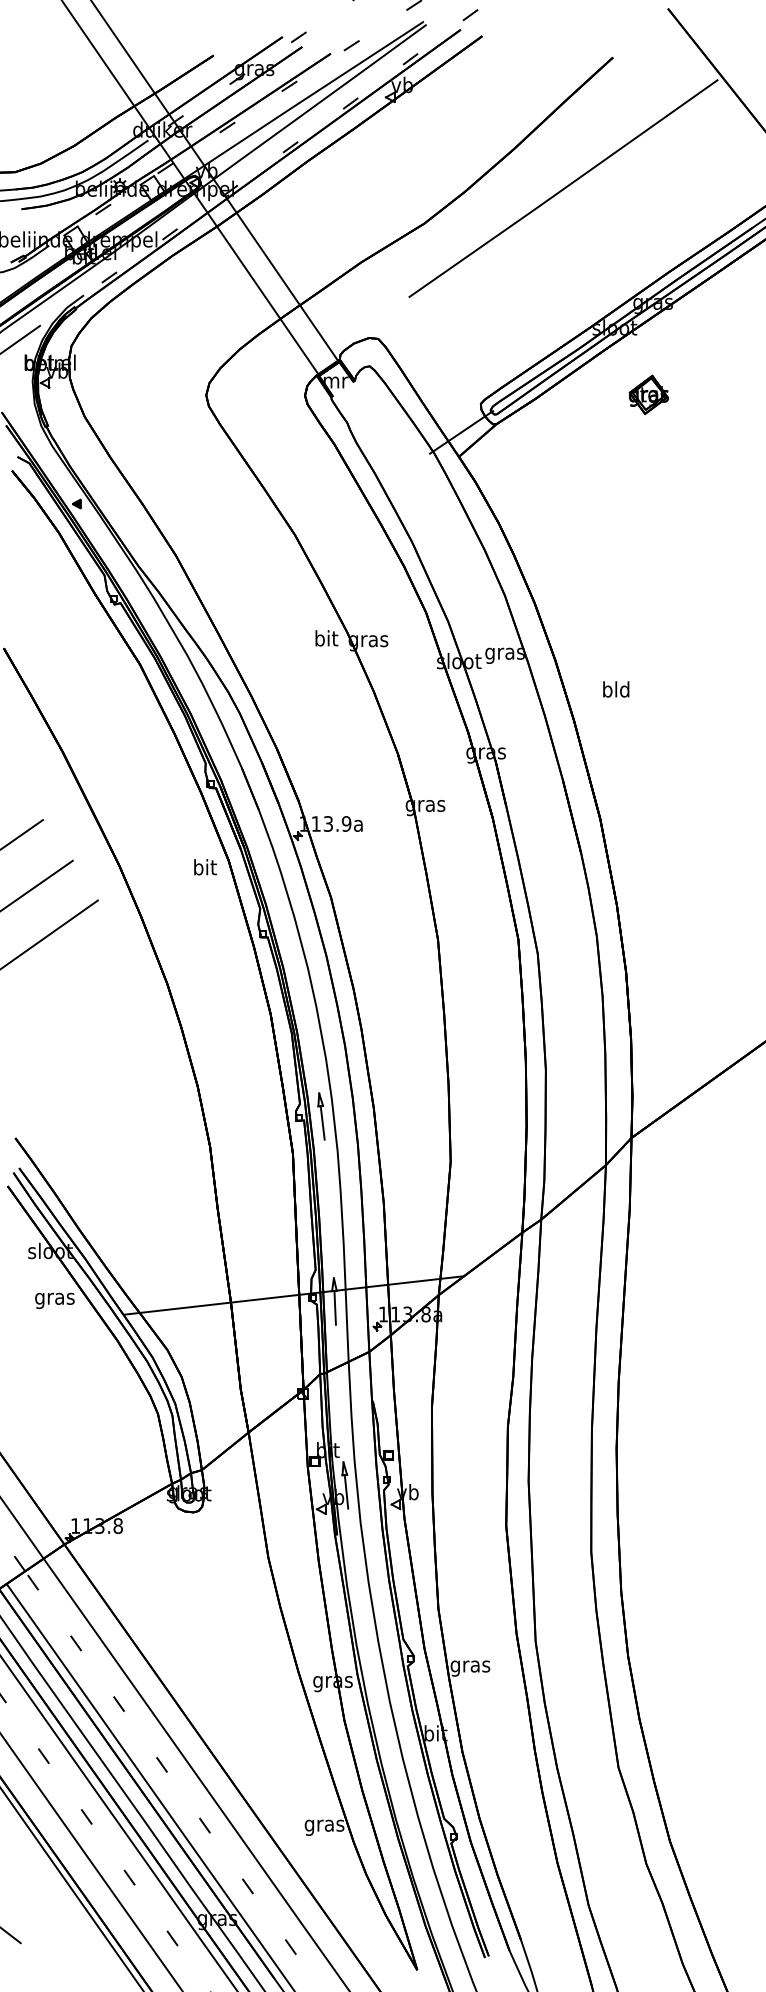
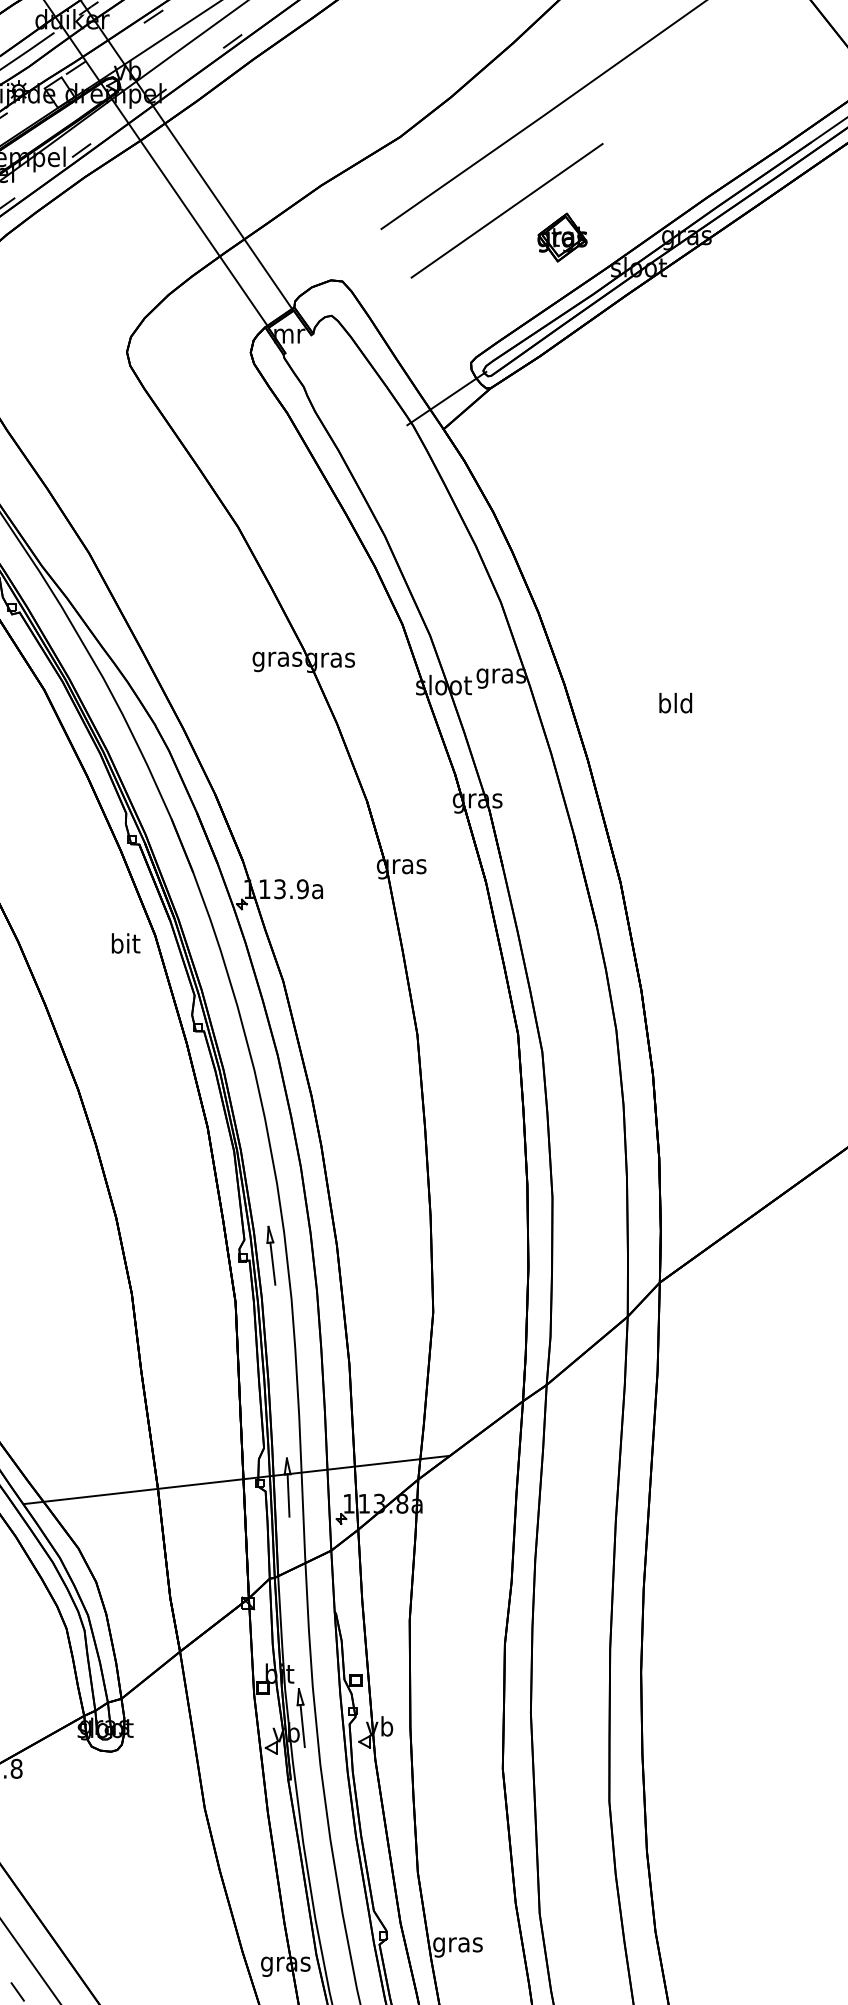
line: (509, 282) -> (506, 210), added
part: (648, 394) -> (562, 237), moved
text: (326, 640) -> (277, 659), bit -> gras
text: (616, 689) -> (676, 703), moved

